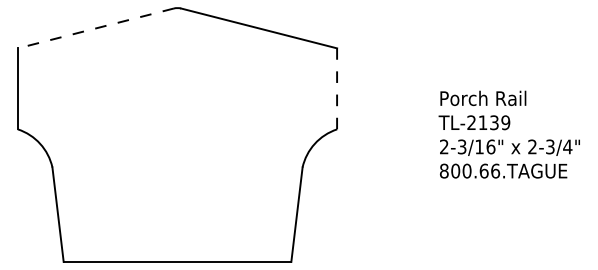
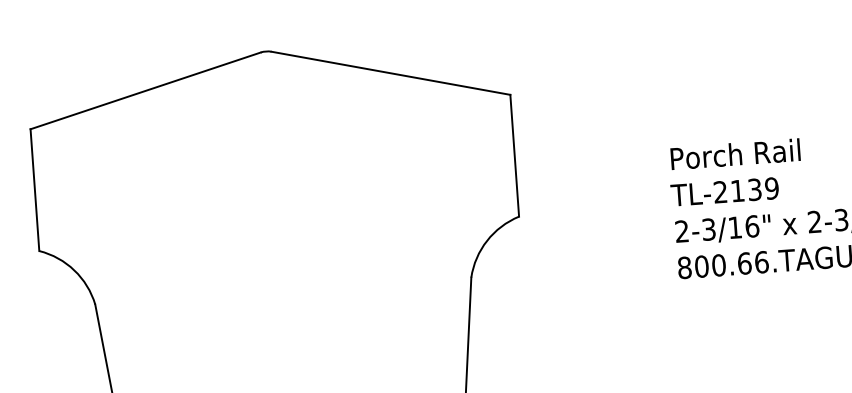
line: (95, 28) -> (145, 91), dashed -> solid
line: (337, 88) -> (515, 155), dashed -> solid

